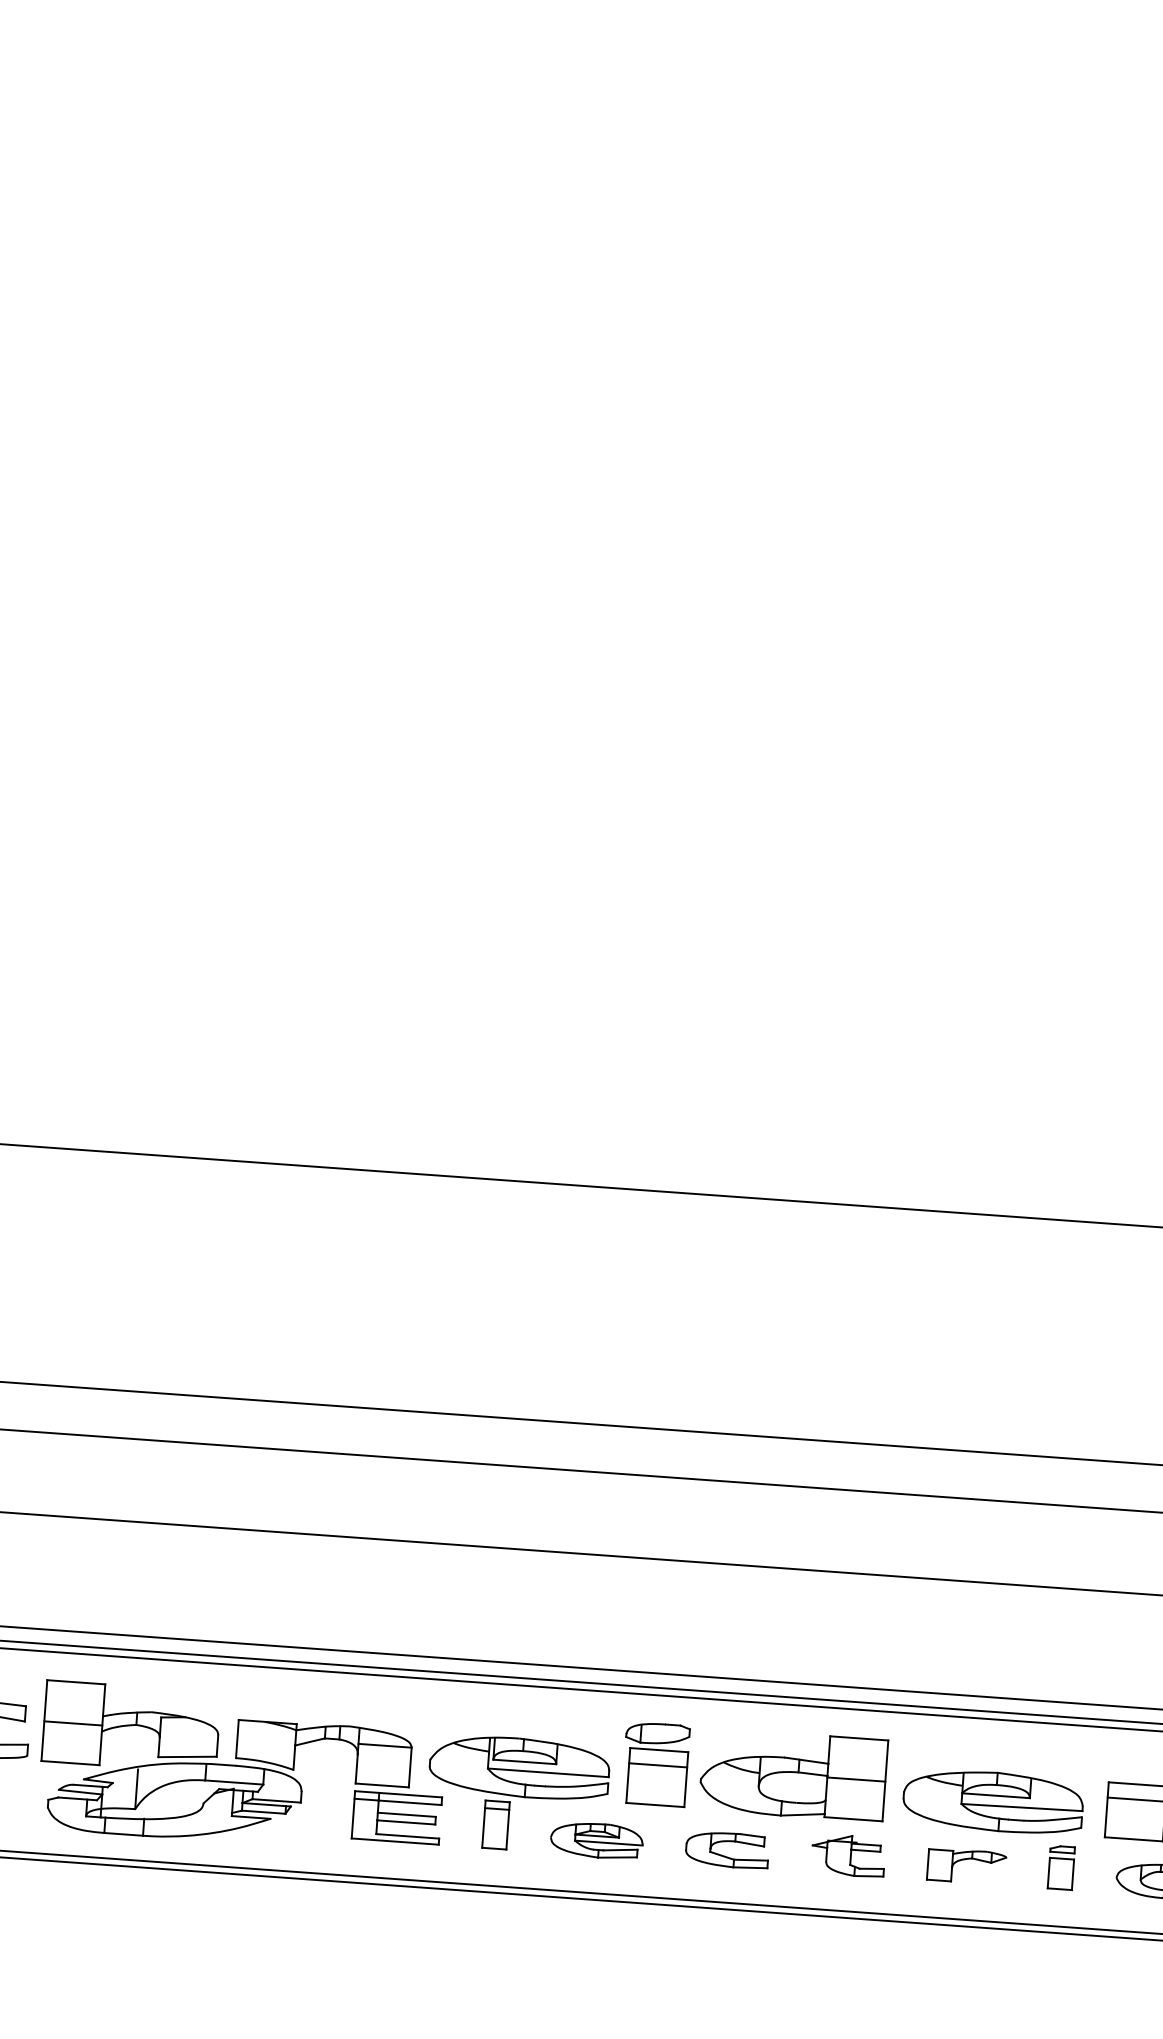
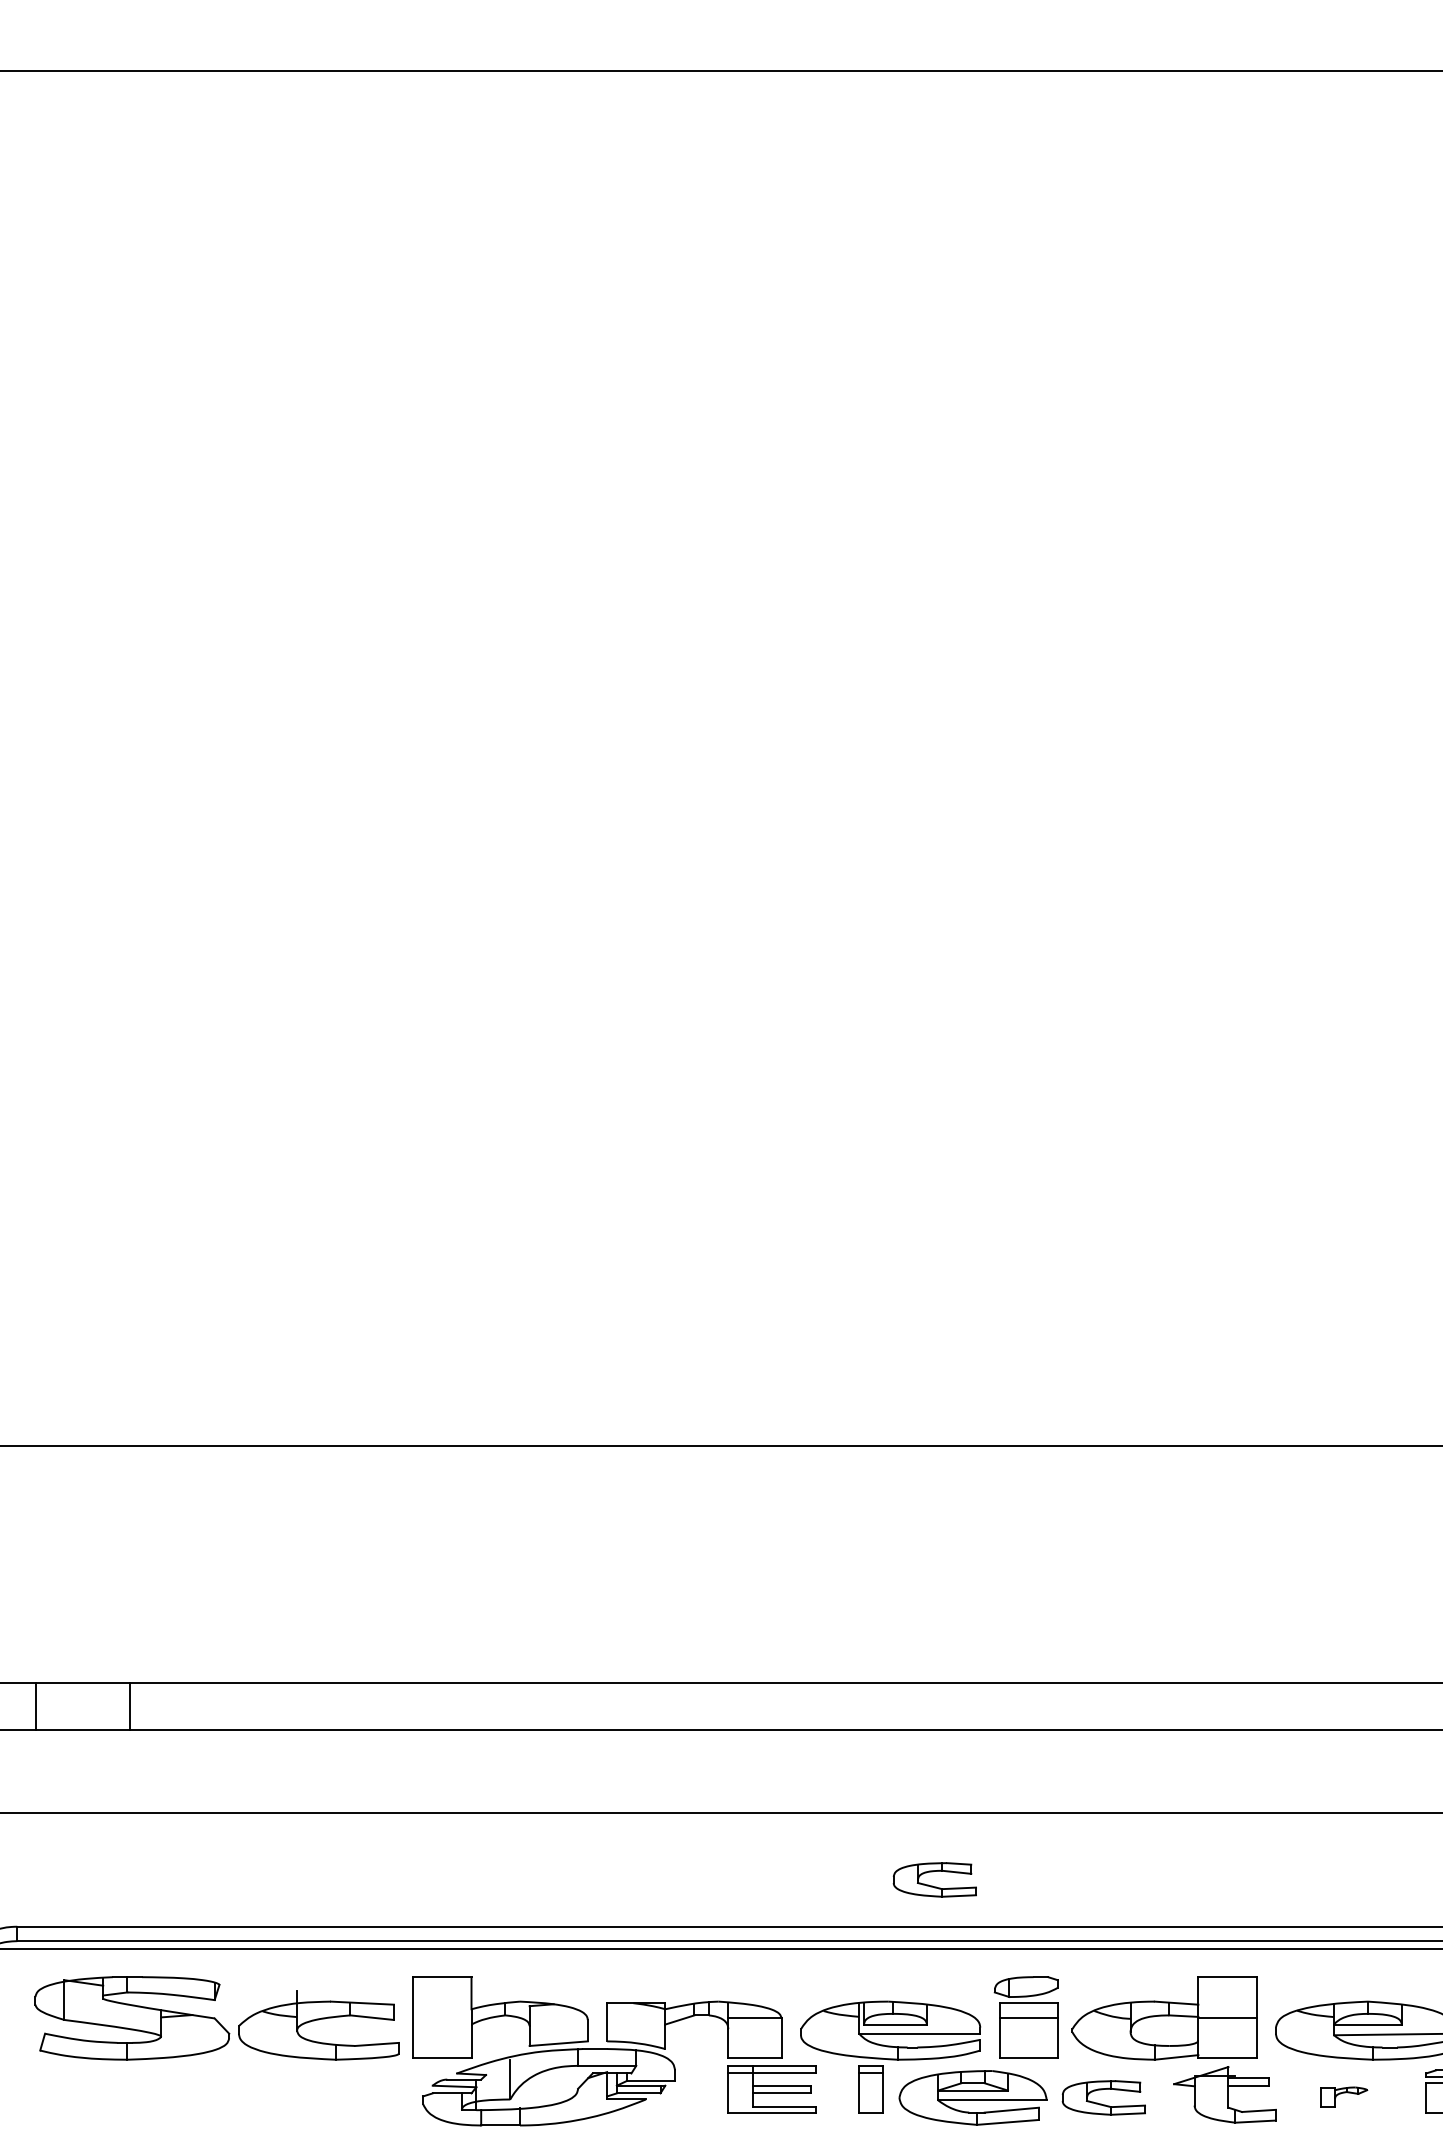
part: (571, 1625) -> (932, 1885), added
line: (73, 1723) -> (442, 2018), removed
part: (596, 1840) -> (972, 2097), size x1.6
part: (847, 1855) -> (1224, 2094), size x1.4
part: (966, 1865) -> (1343, 2096), size x0.6

